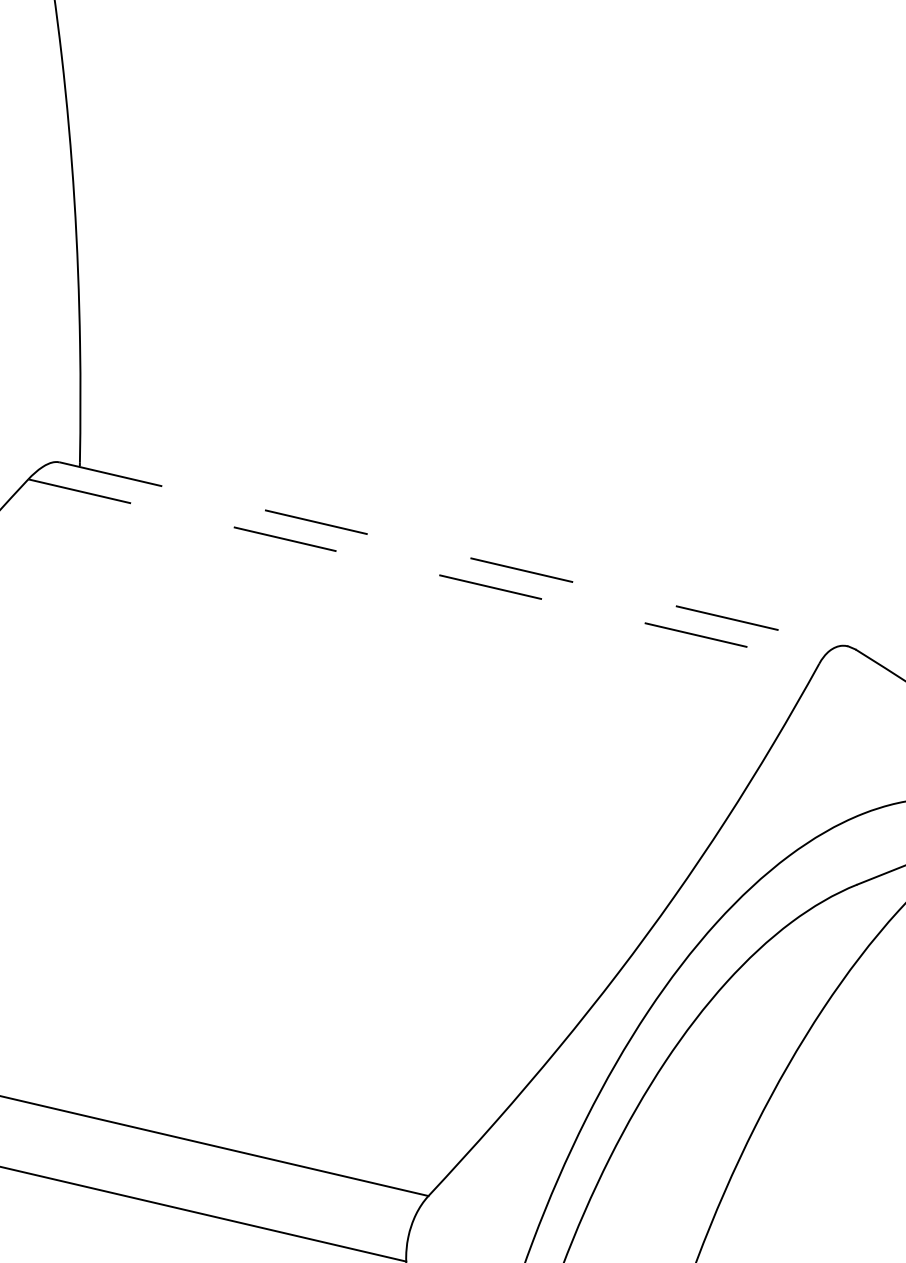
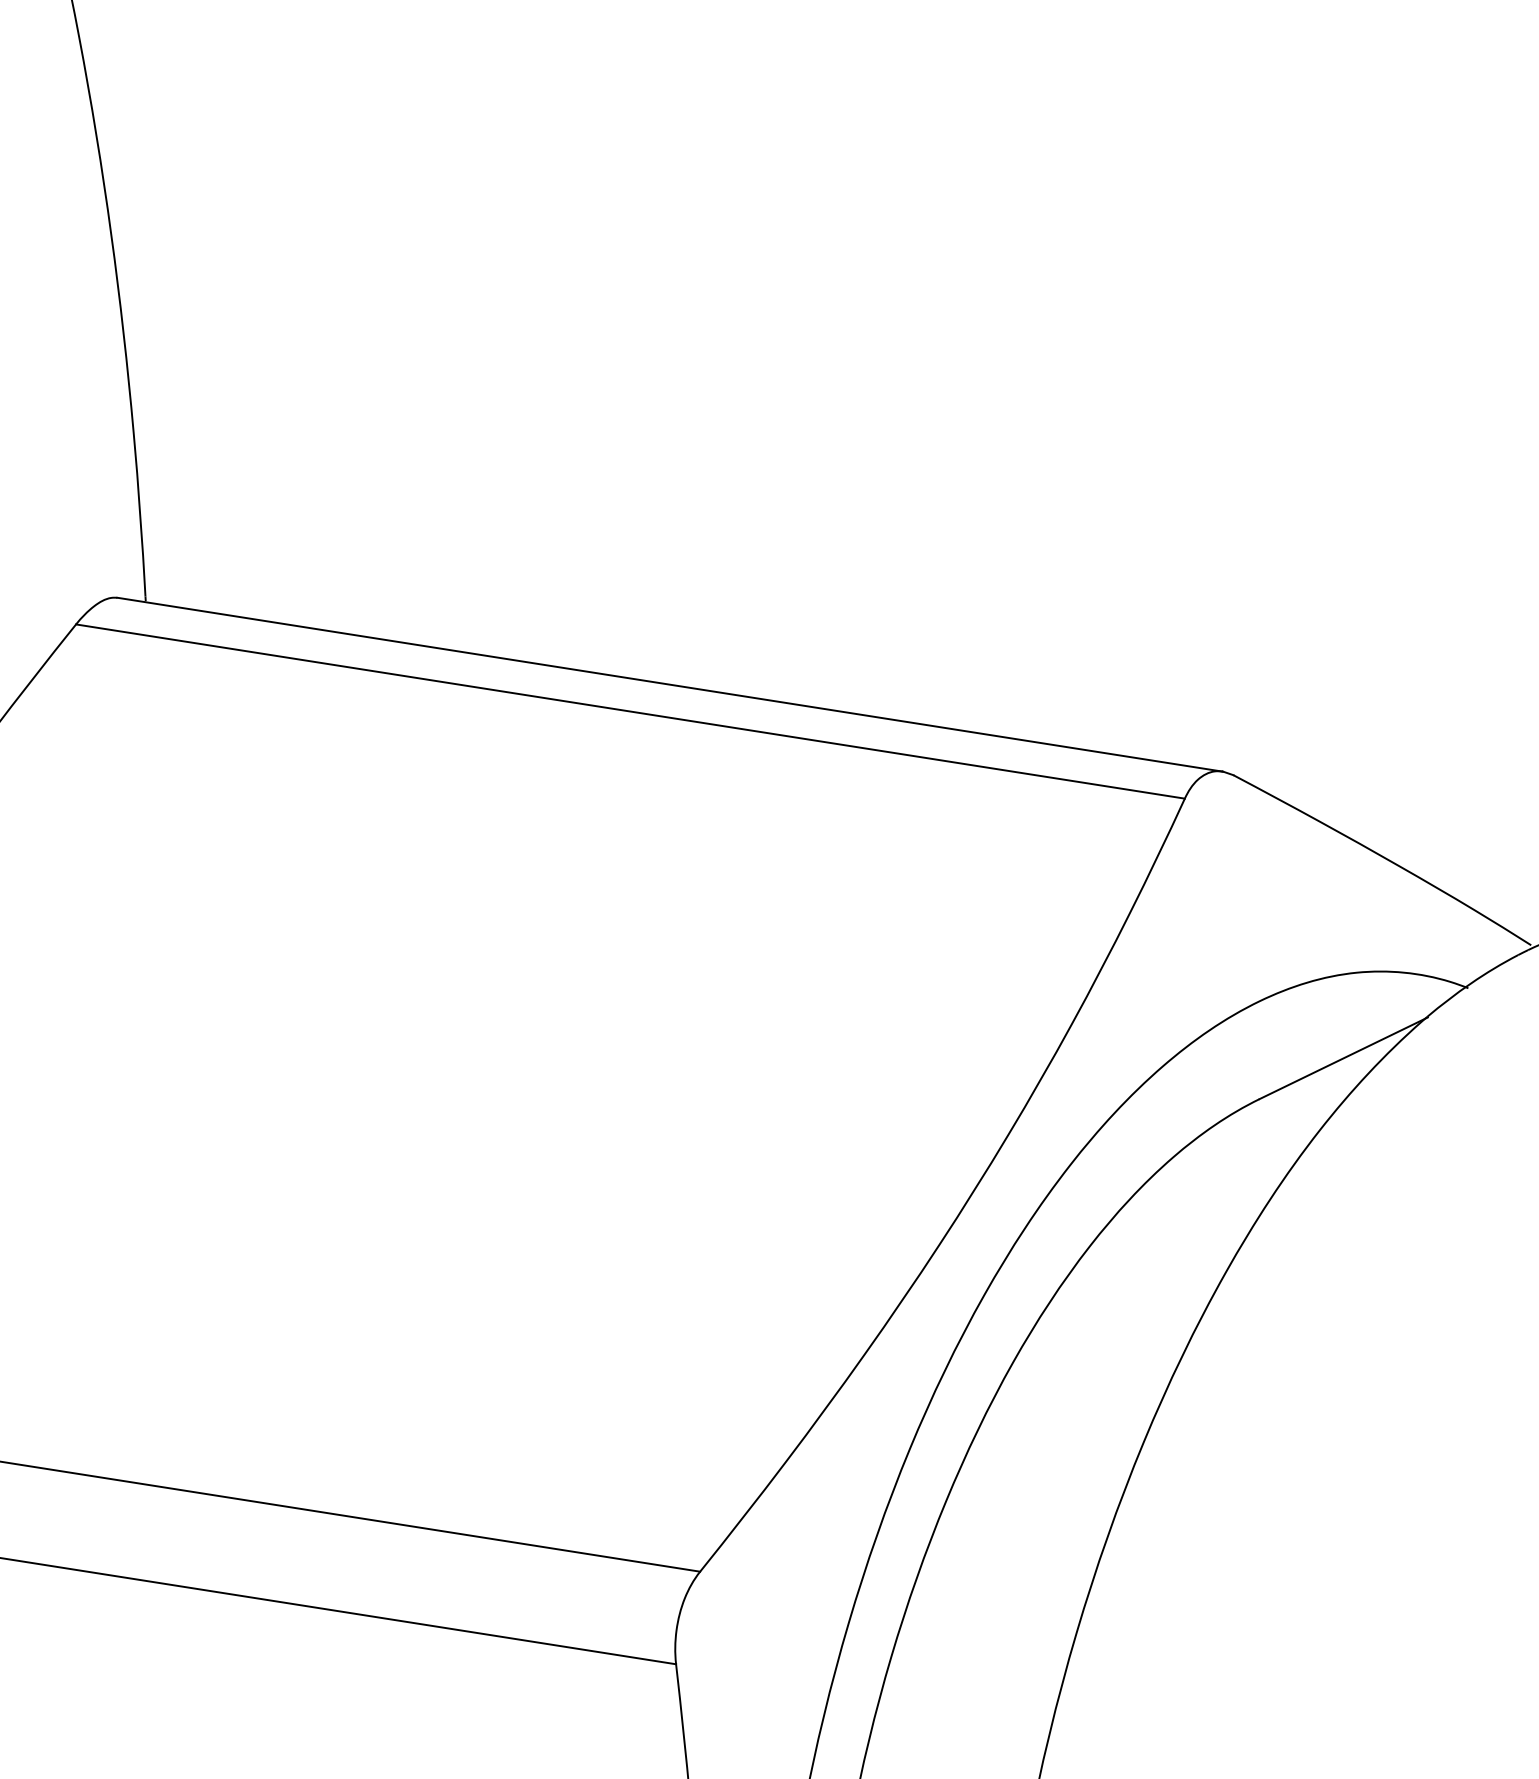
line: (454, 554) -> (670, 684), dashed -> solid
line: (423, 571) -> (630, 711), dashed -> solid

